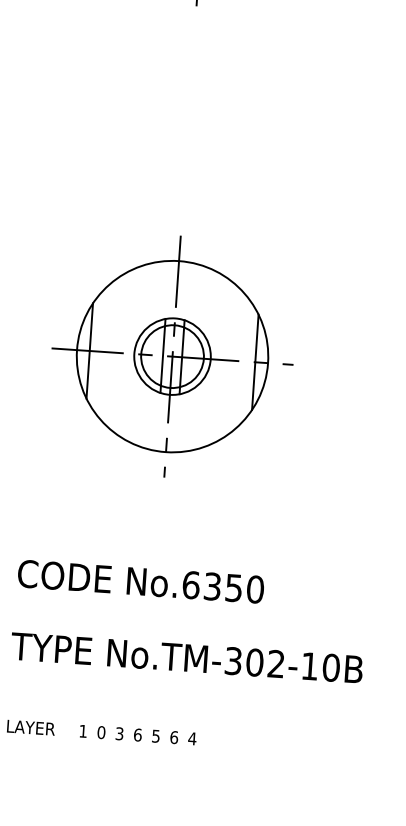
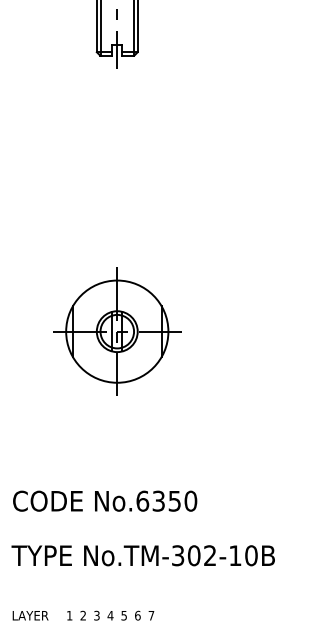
part: (172, 356) -> (117, 331), size x0.71
text: (101, 732) -> (83, 615), 0 -> 2
text: (137, 734) -> (110, 615), 6 -> 4
text: (192, 738) -> (151, 615), 4 -> 7

